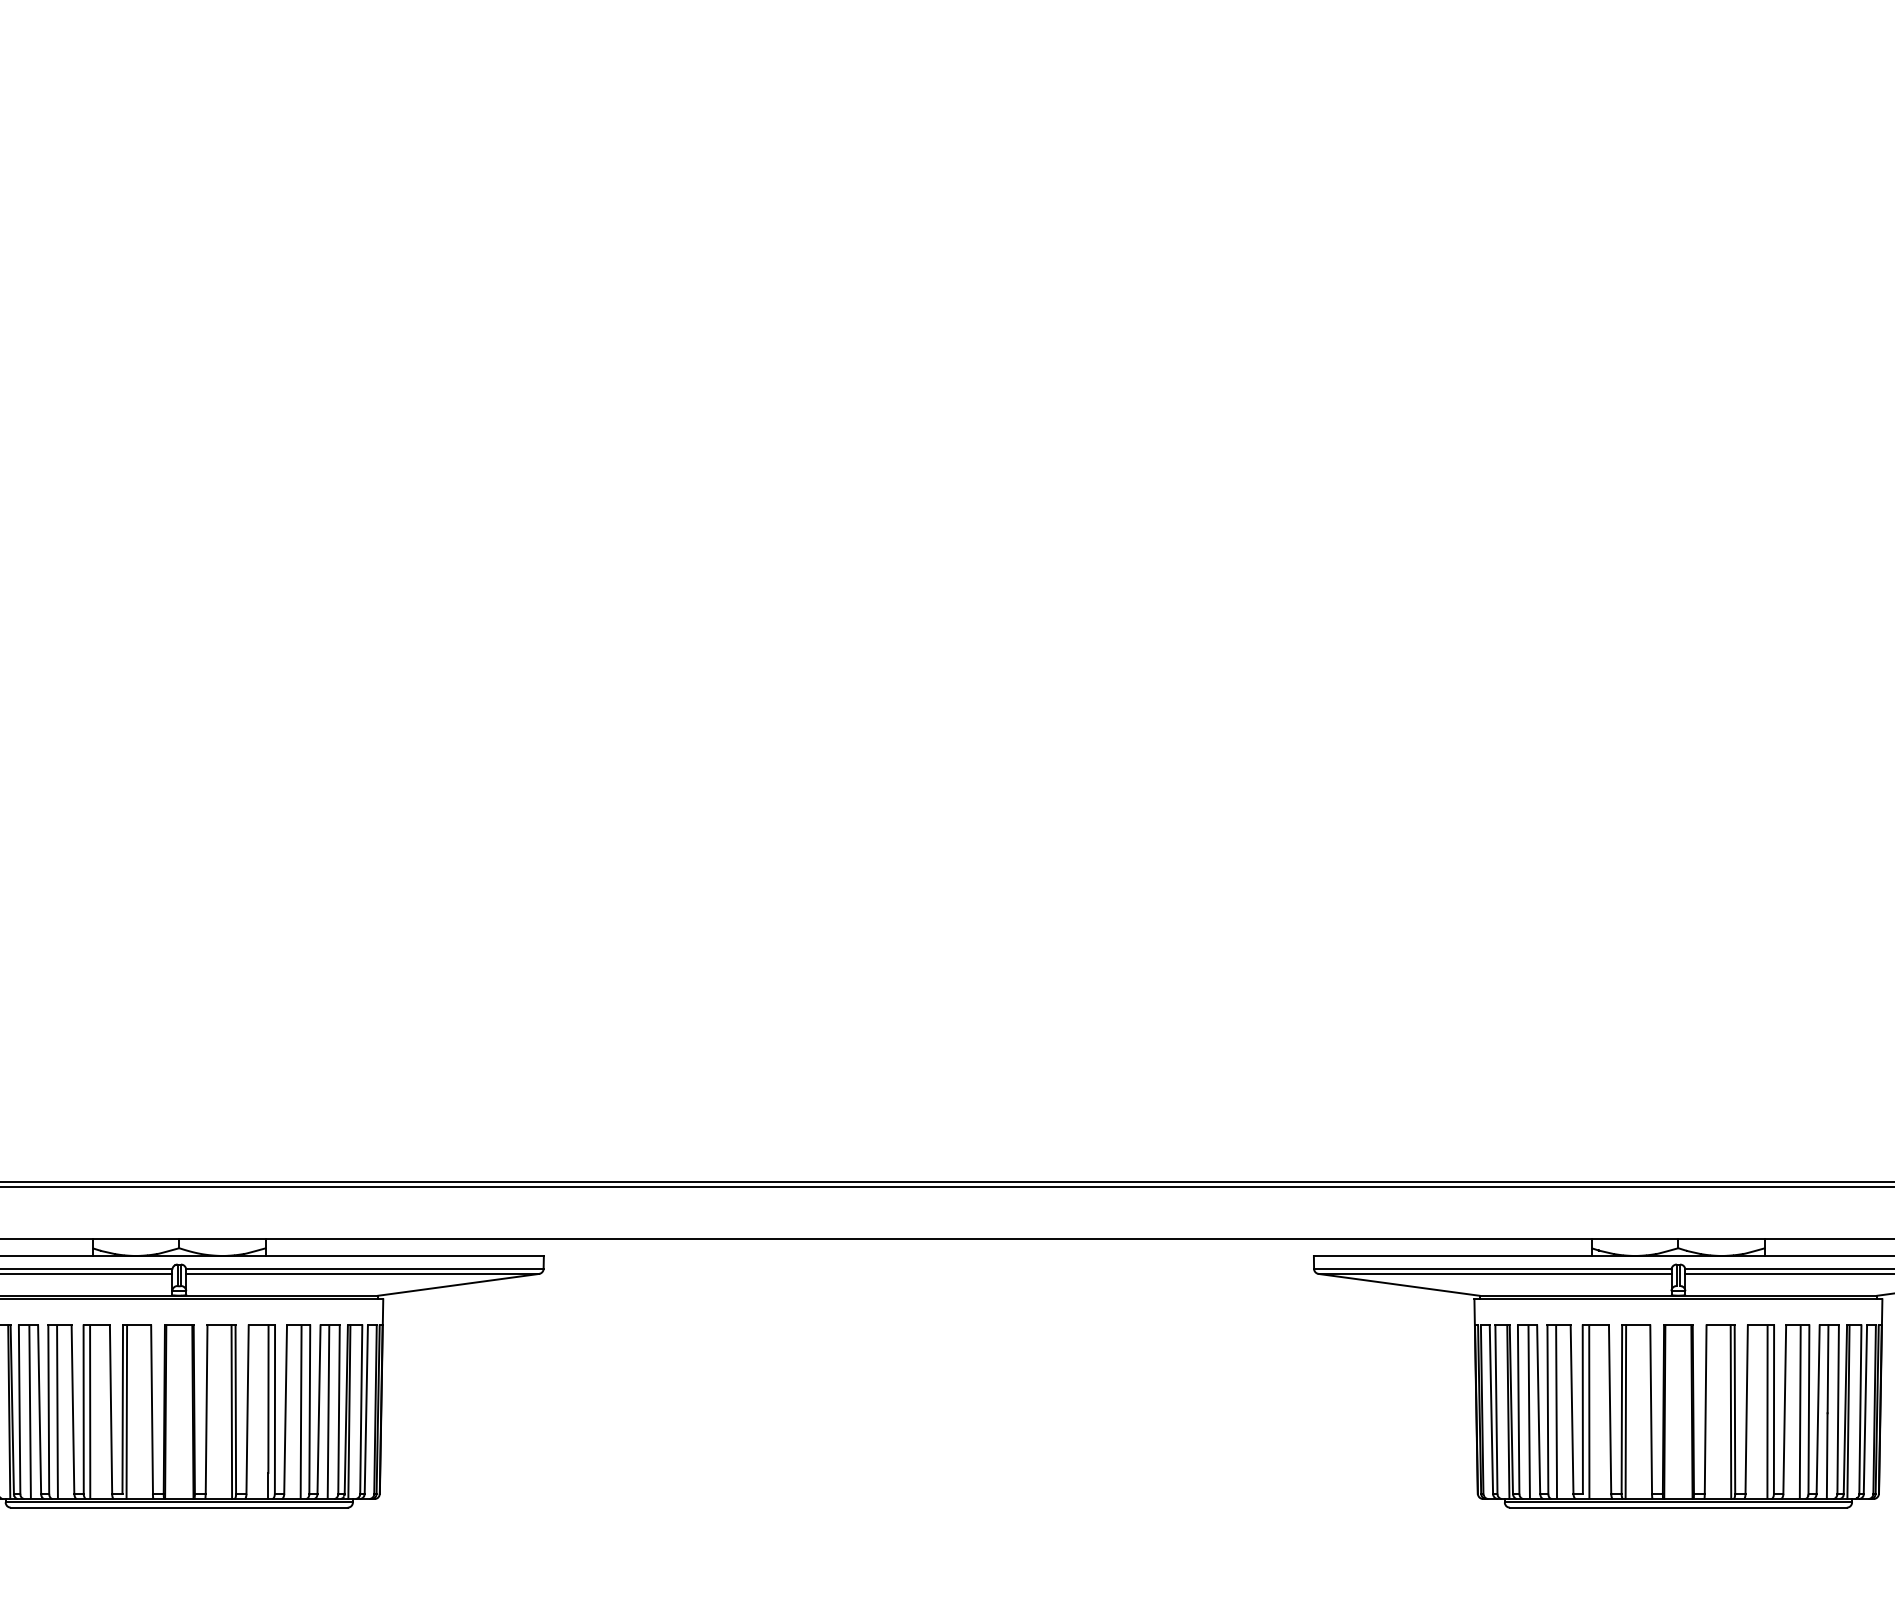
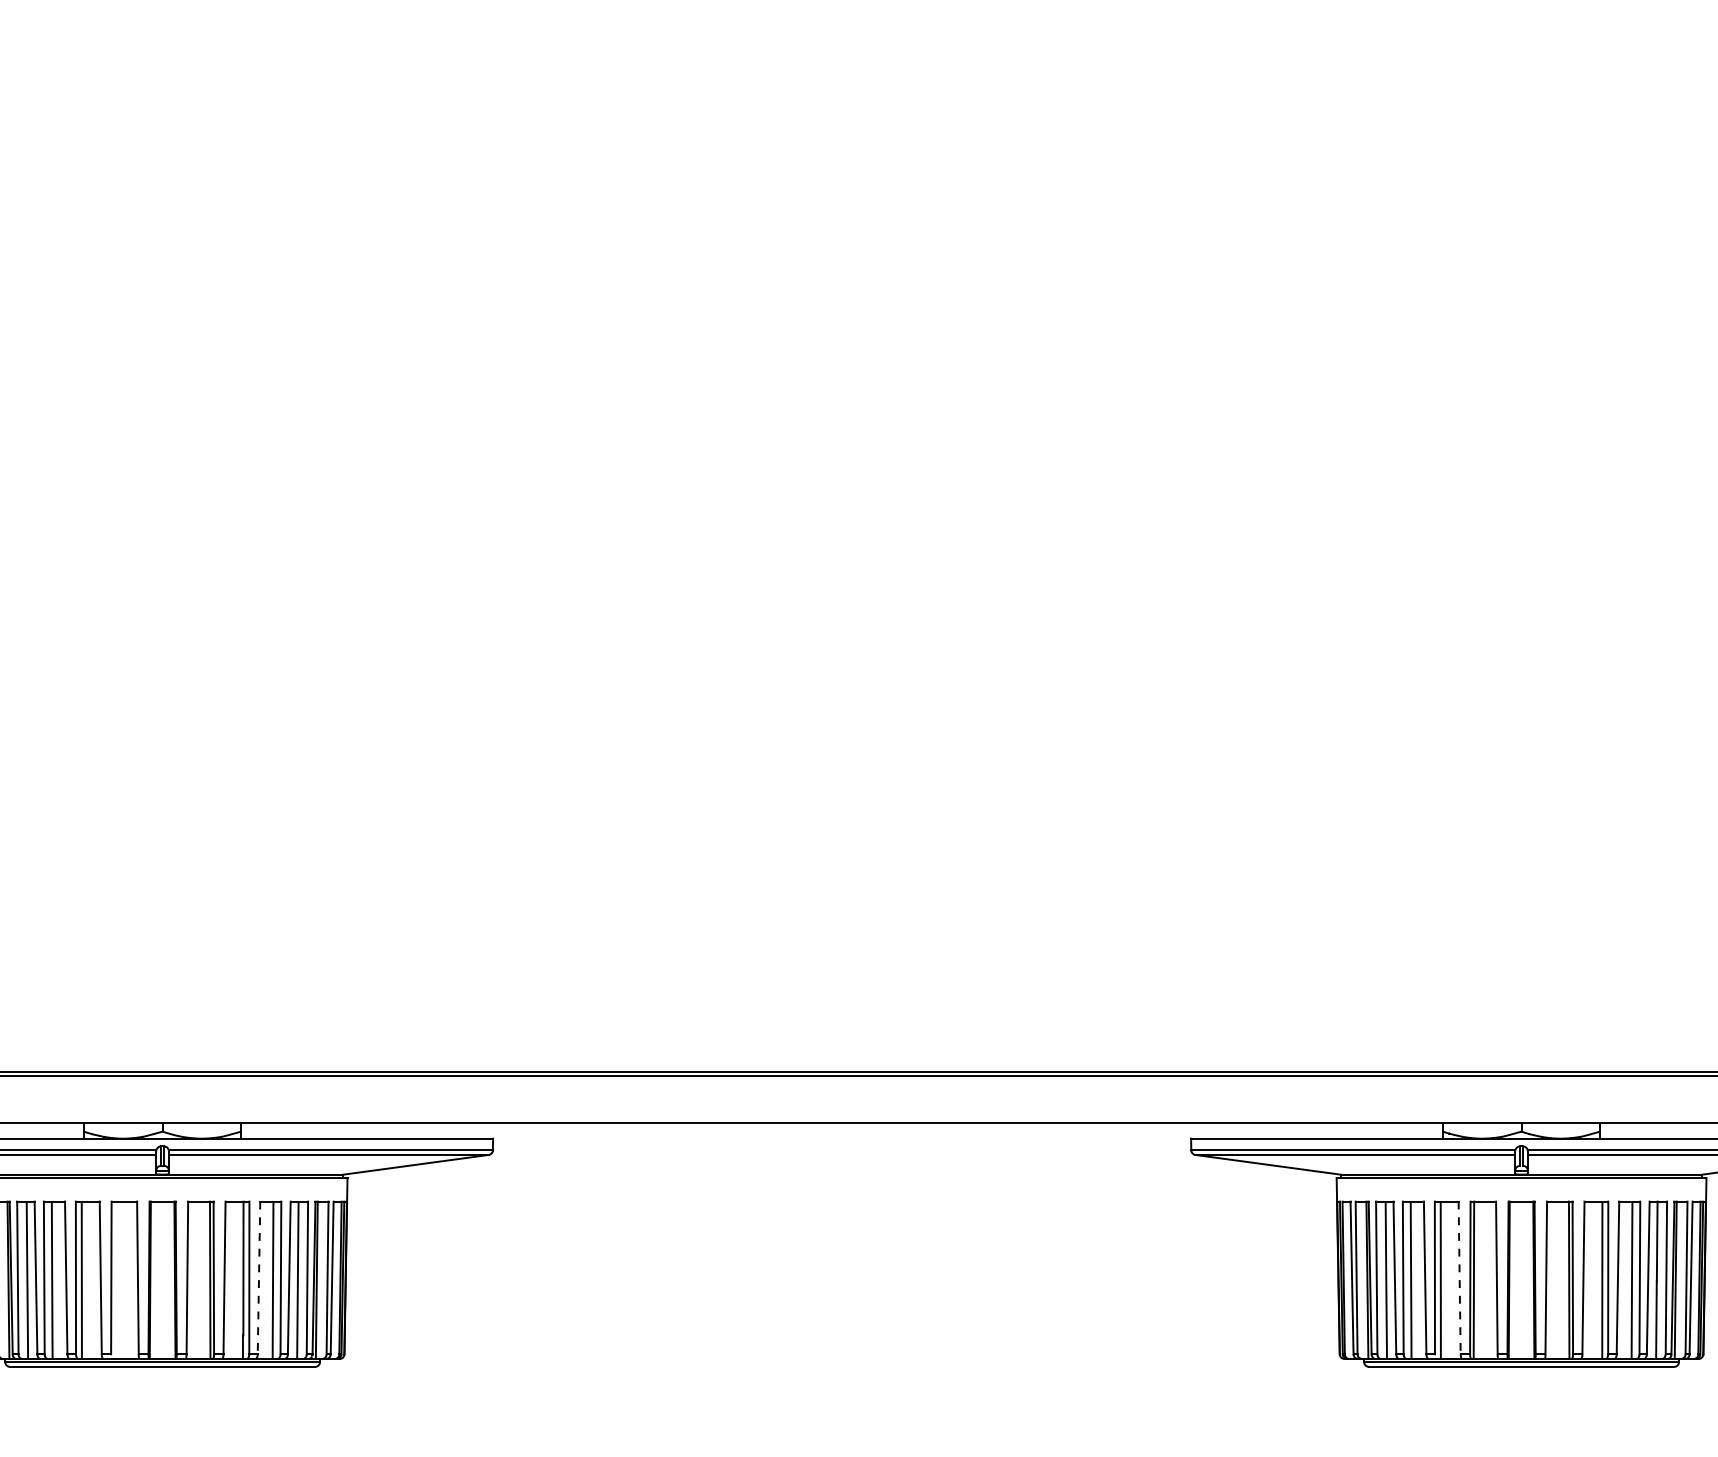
line: (285, 1410) -> (258, 1278), solid -> dashed
line: (1610, 1410) -> (1460, 1278), solid -> dashed
line: (126, 1412) -> (114, 1280), removed

